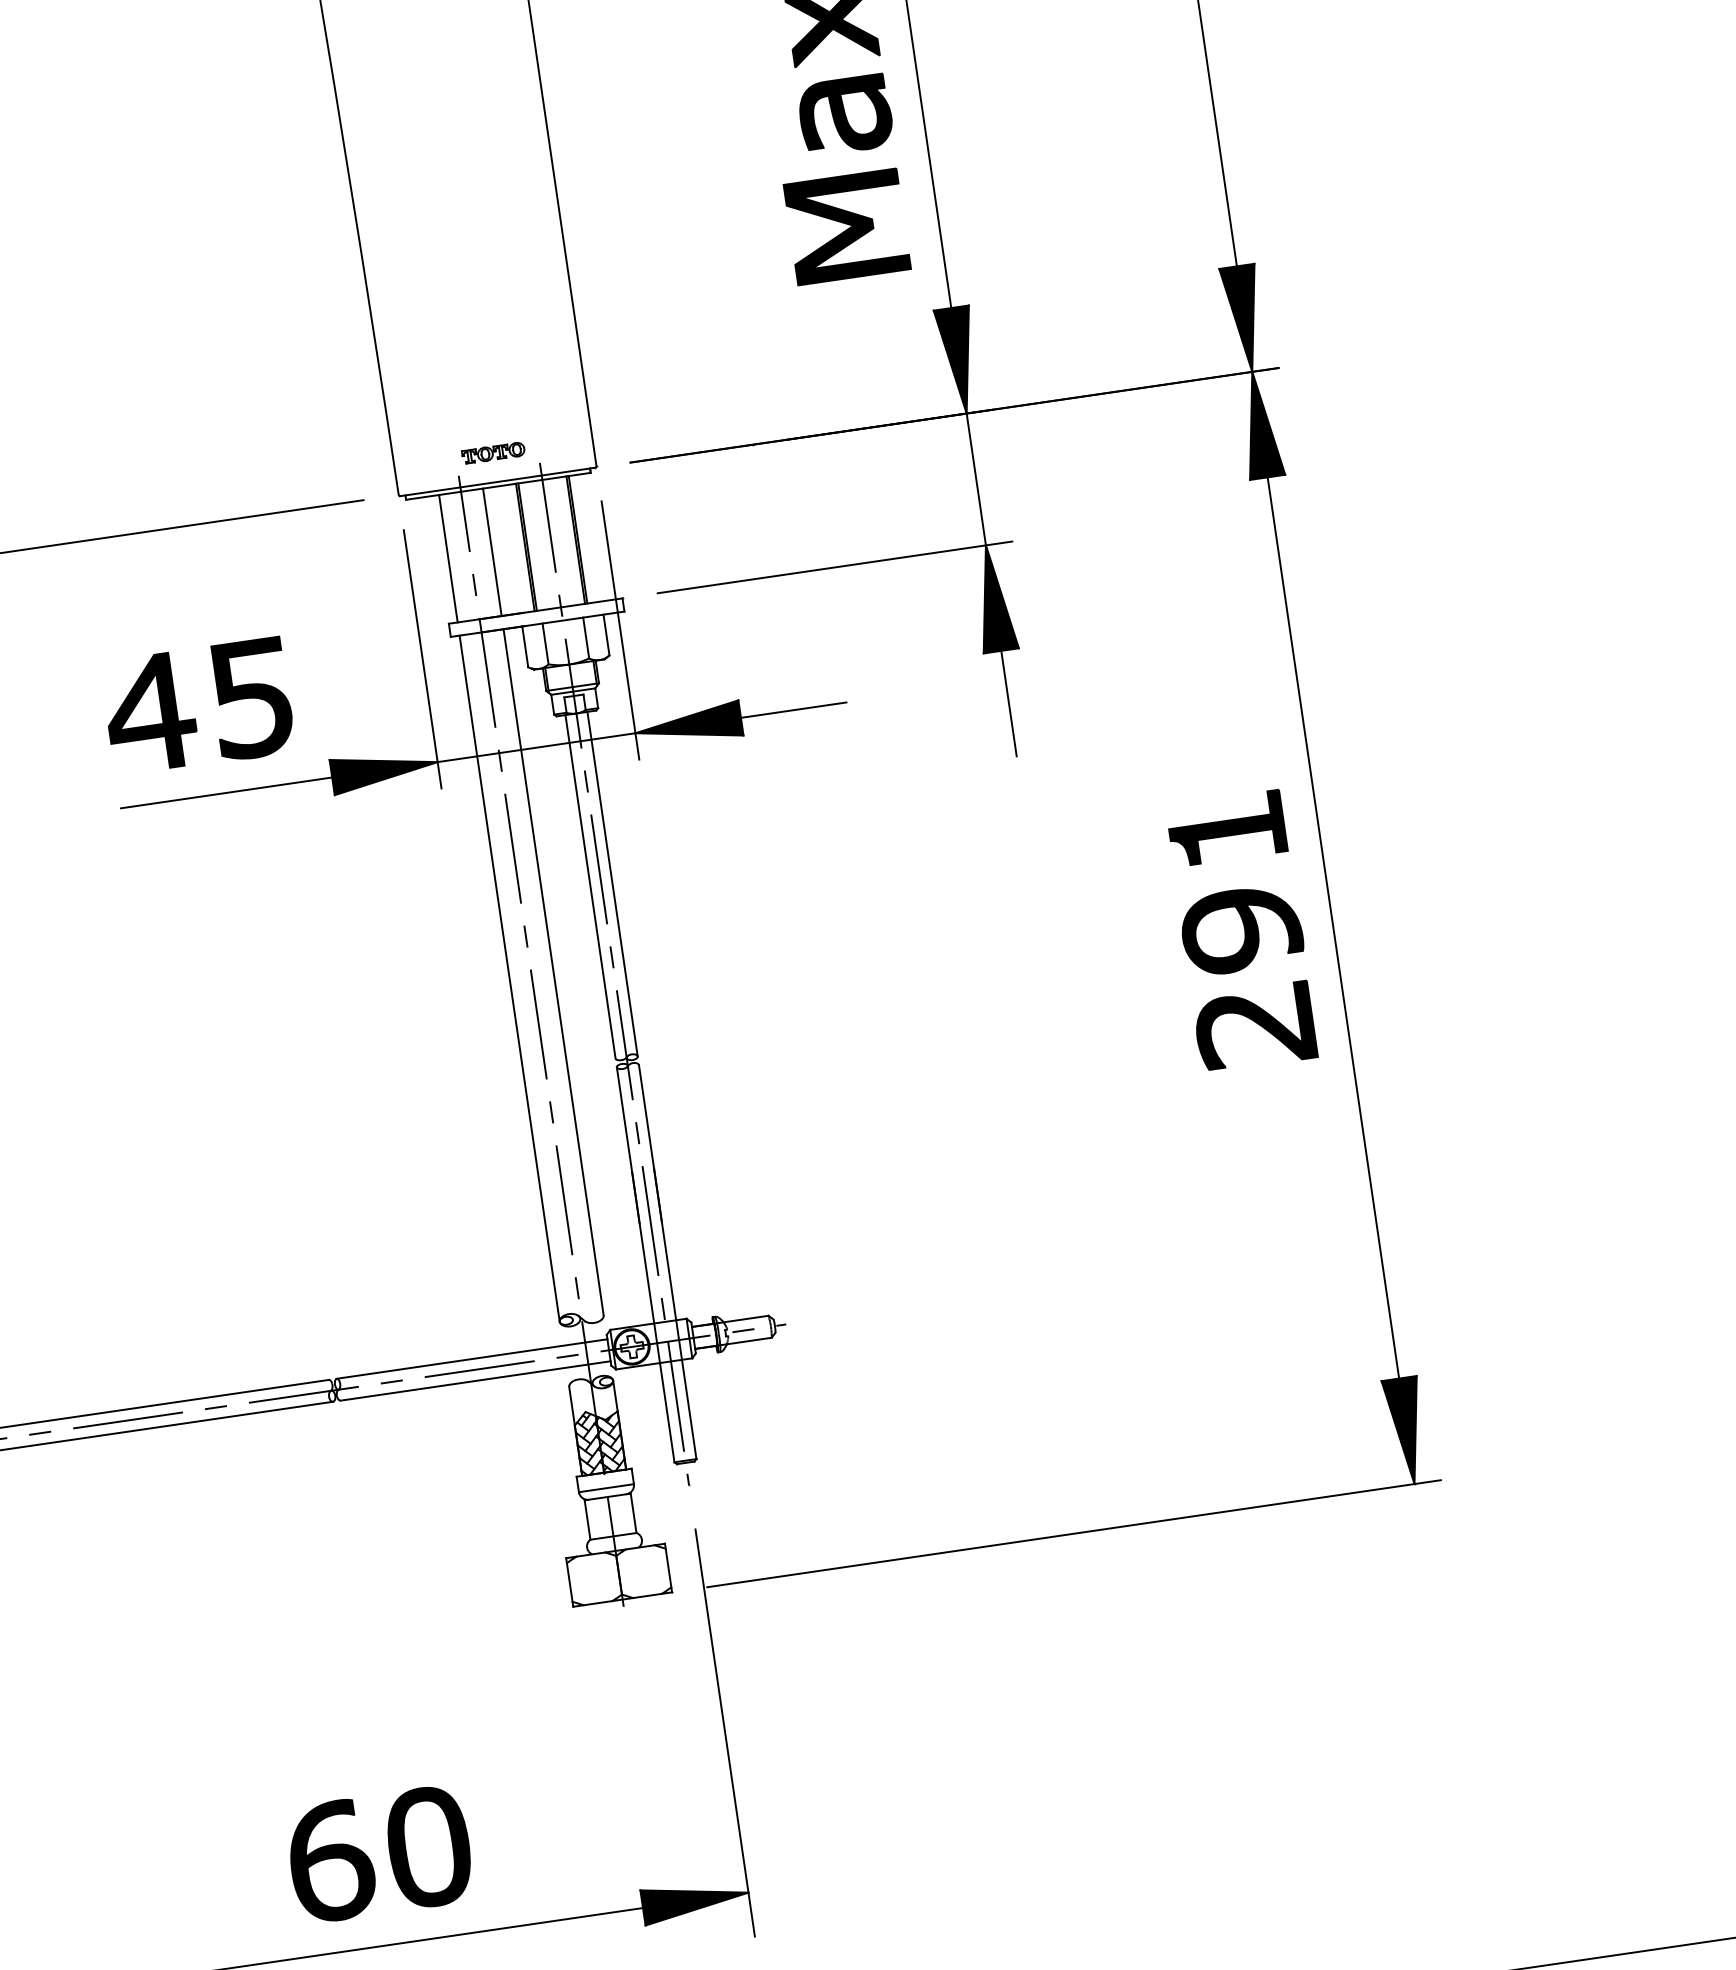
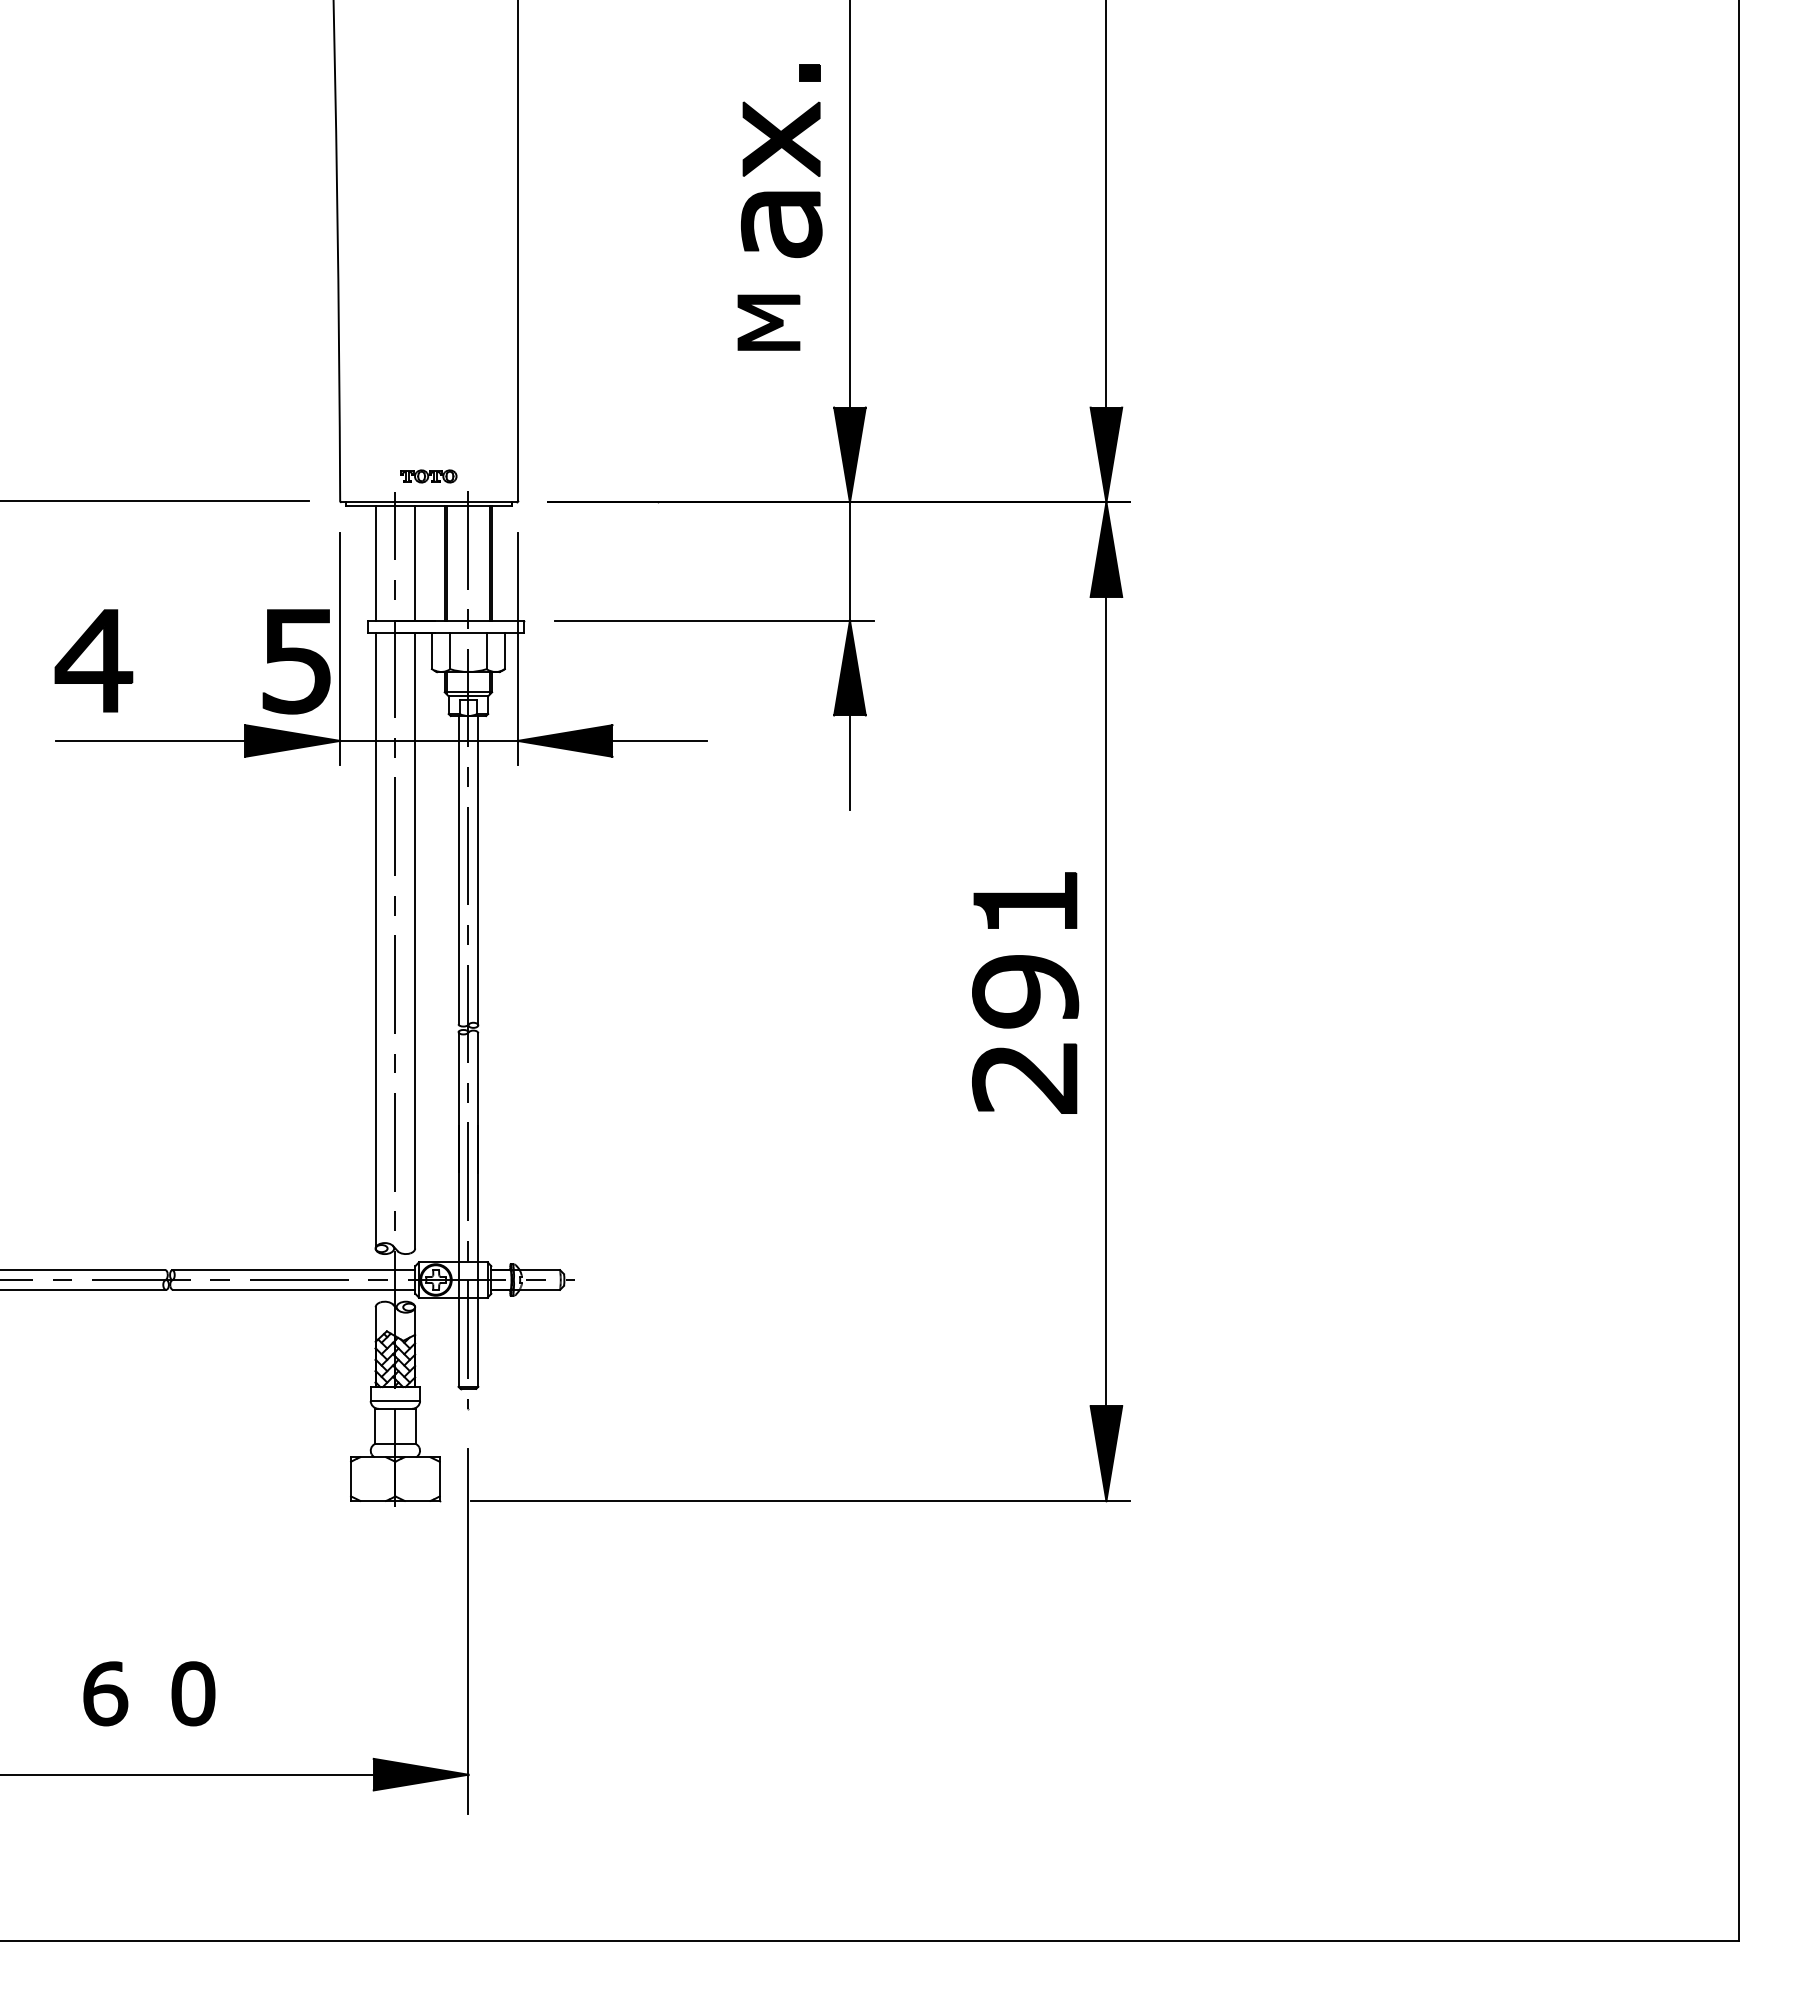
part: (846, 226) -> (768, 322), size x0.6
part: (251, 698) -> (296, 661), moved
part: (429, 1846) -> (193, 1693), size x0.6
part: (331, 1861) -> (105, 1693), size x0.6

